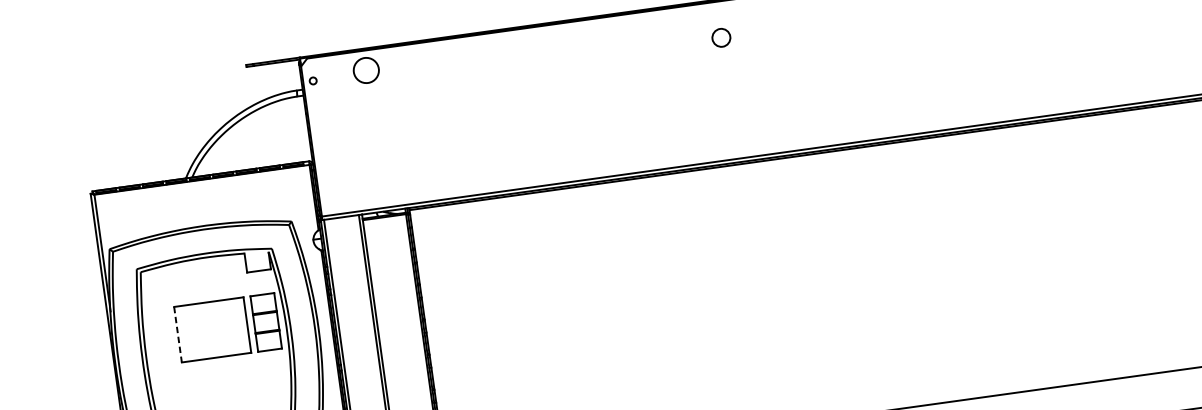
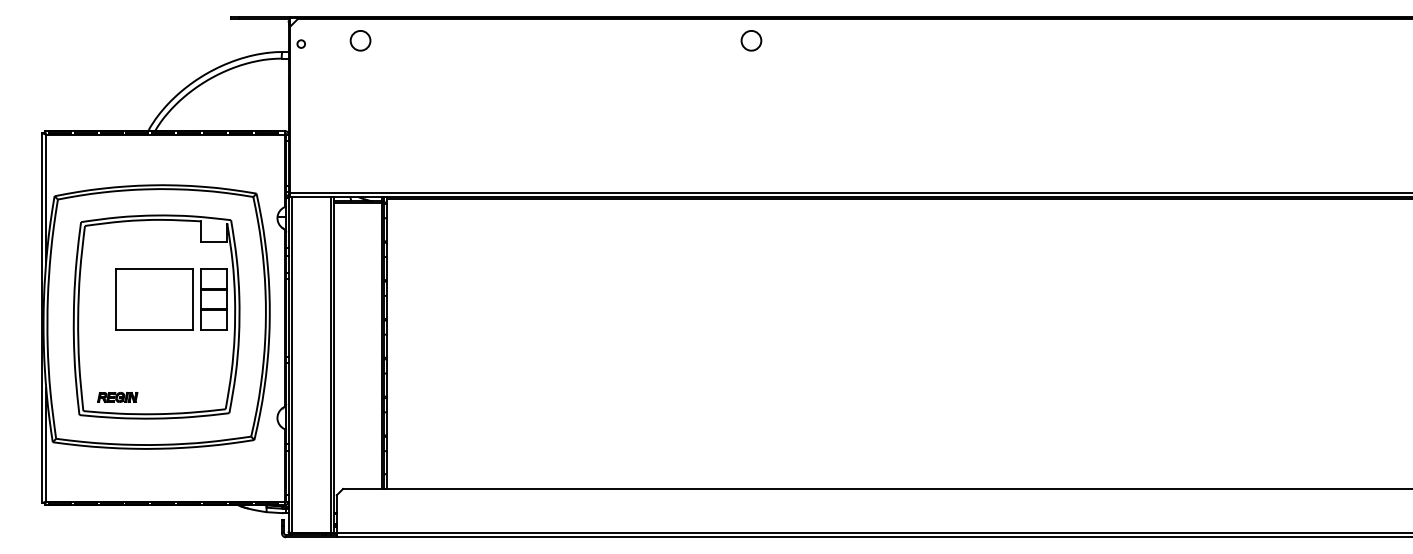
circle: (721, 37) -> (751, 40), moved
circle: (366, 70) -> (360, 40), size x0.71
line: (178, 334) -> (116, 299), dashed -> solid

